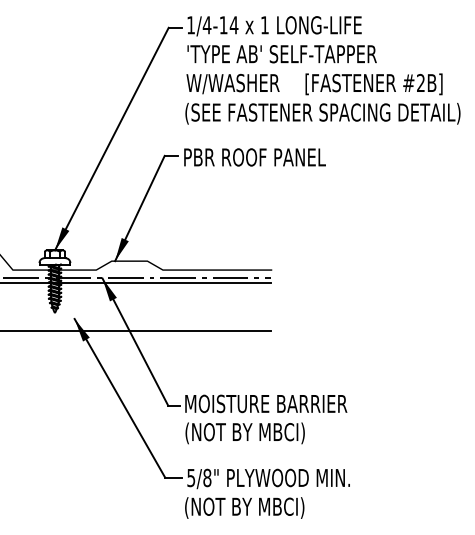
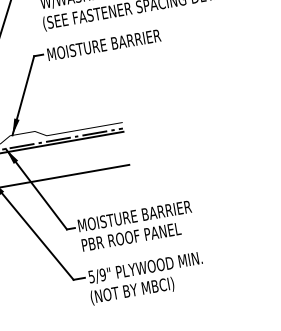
text: (265, 157) -> (104, 45), PBR ROOF PANEL -> MOISTURE BARRIER
text: (256, 433) -> (131, 238), (NOT BY MBCI) -> PBR ROOF PANEL
text: (207, 478) -> (103, 275), 5/8" -> 5/9"

